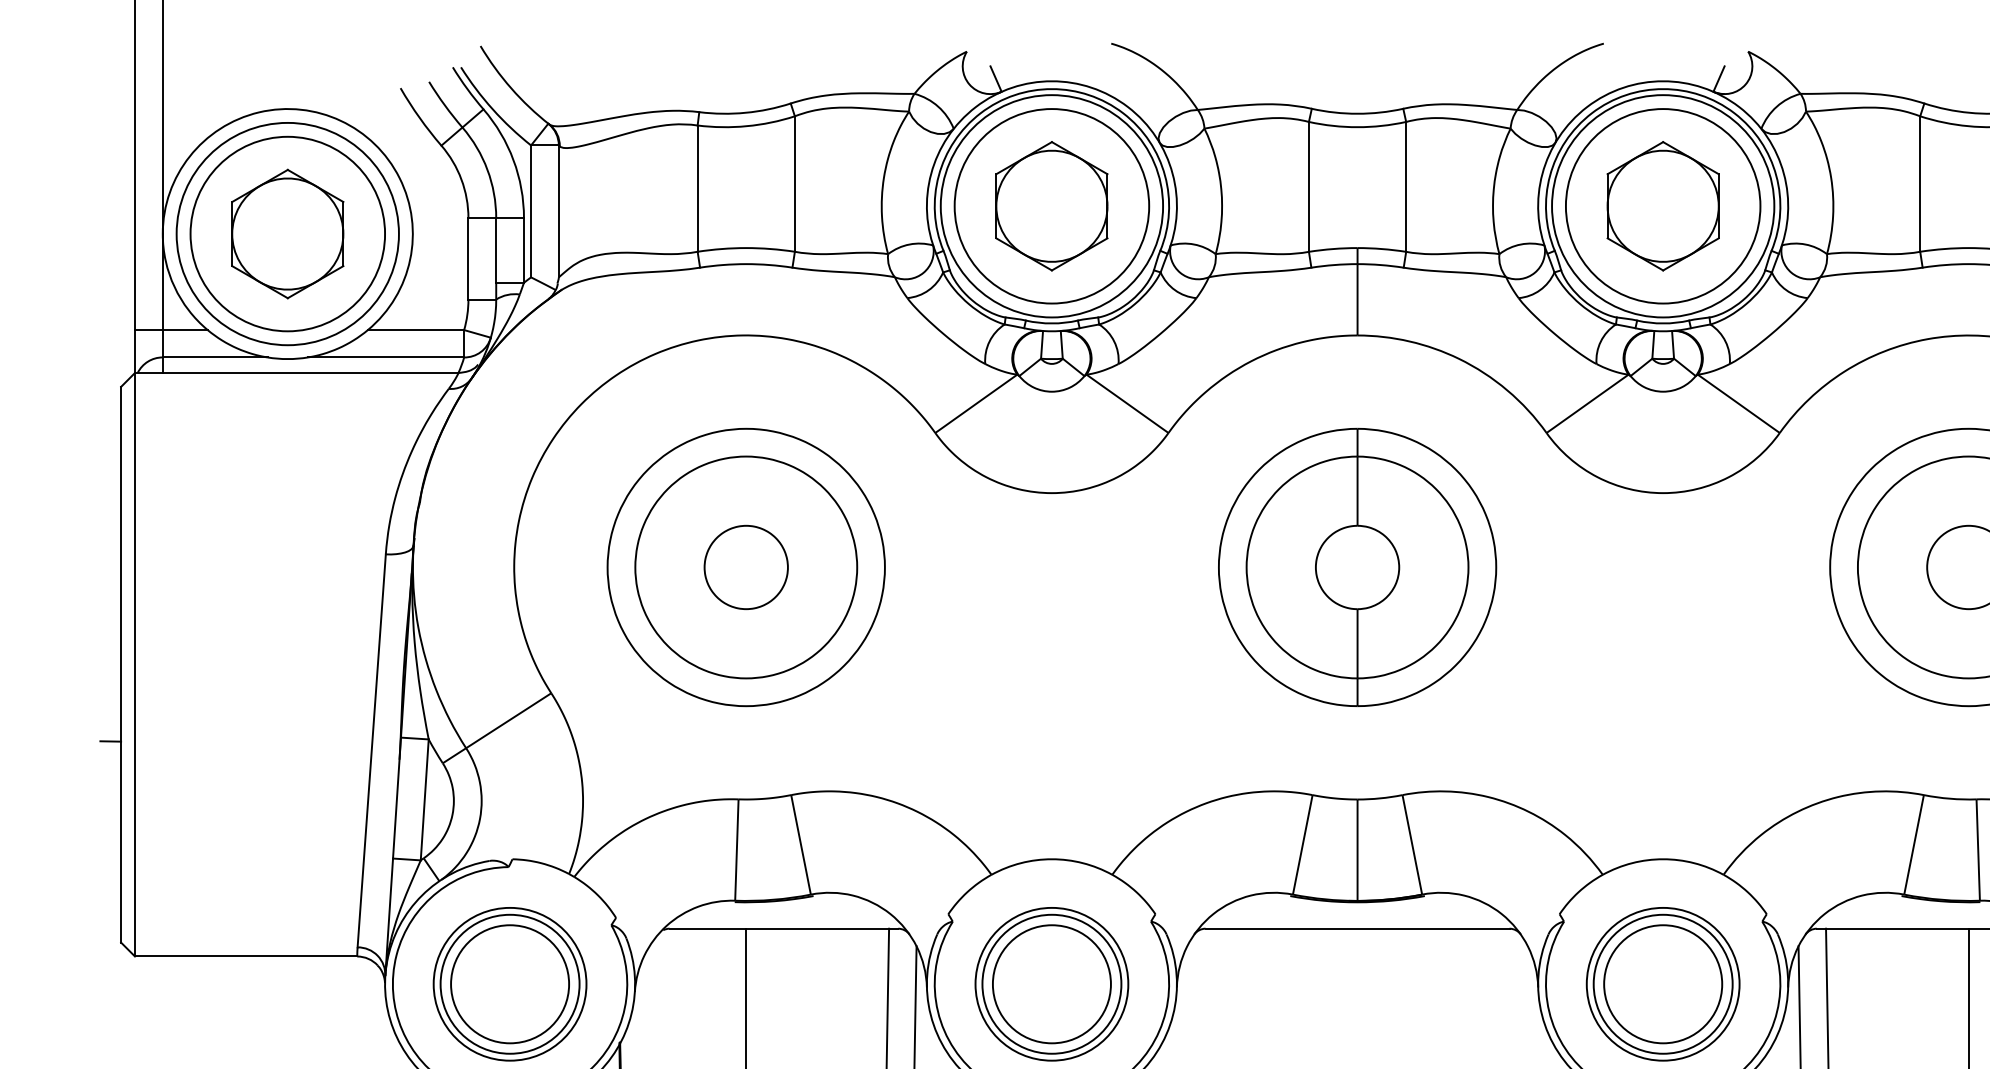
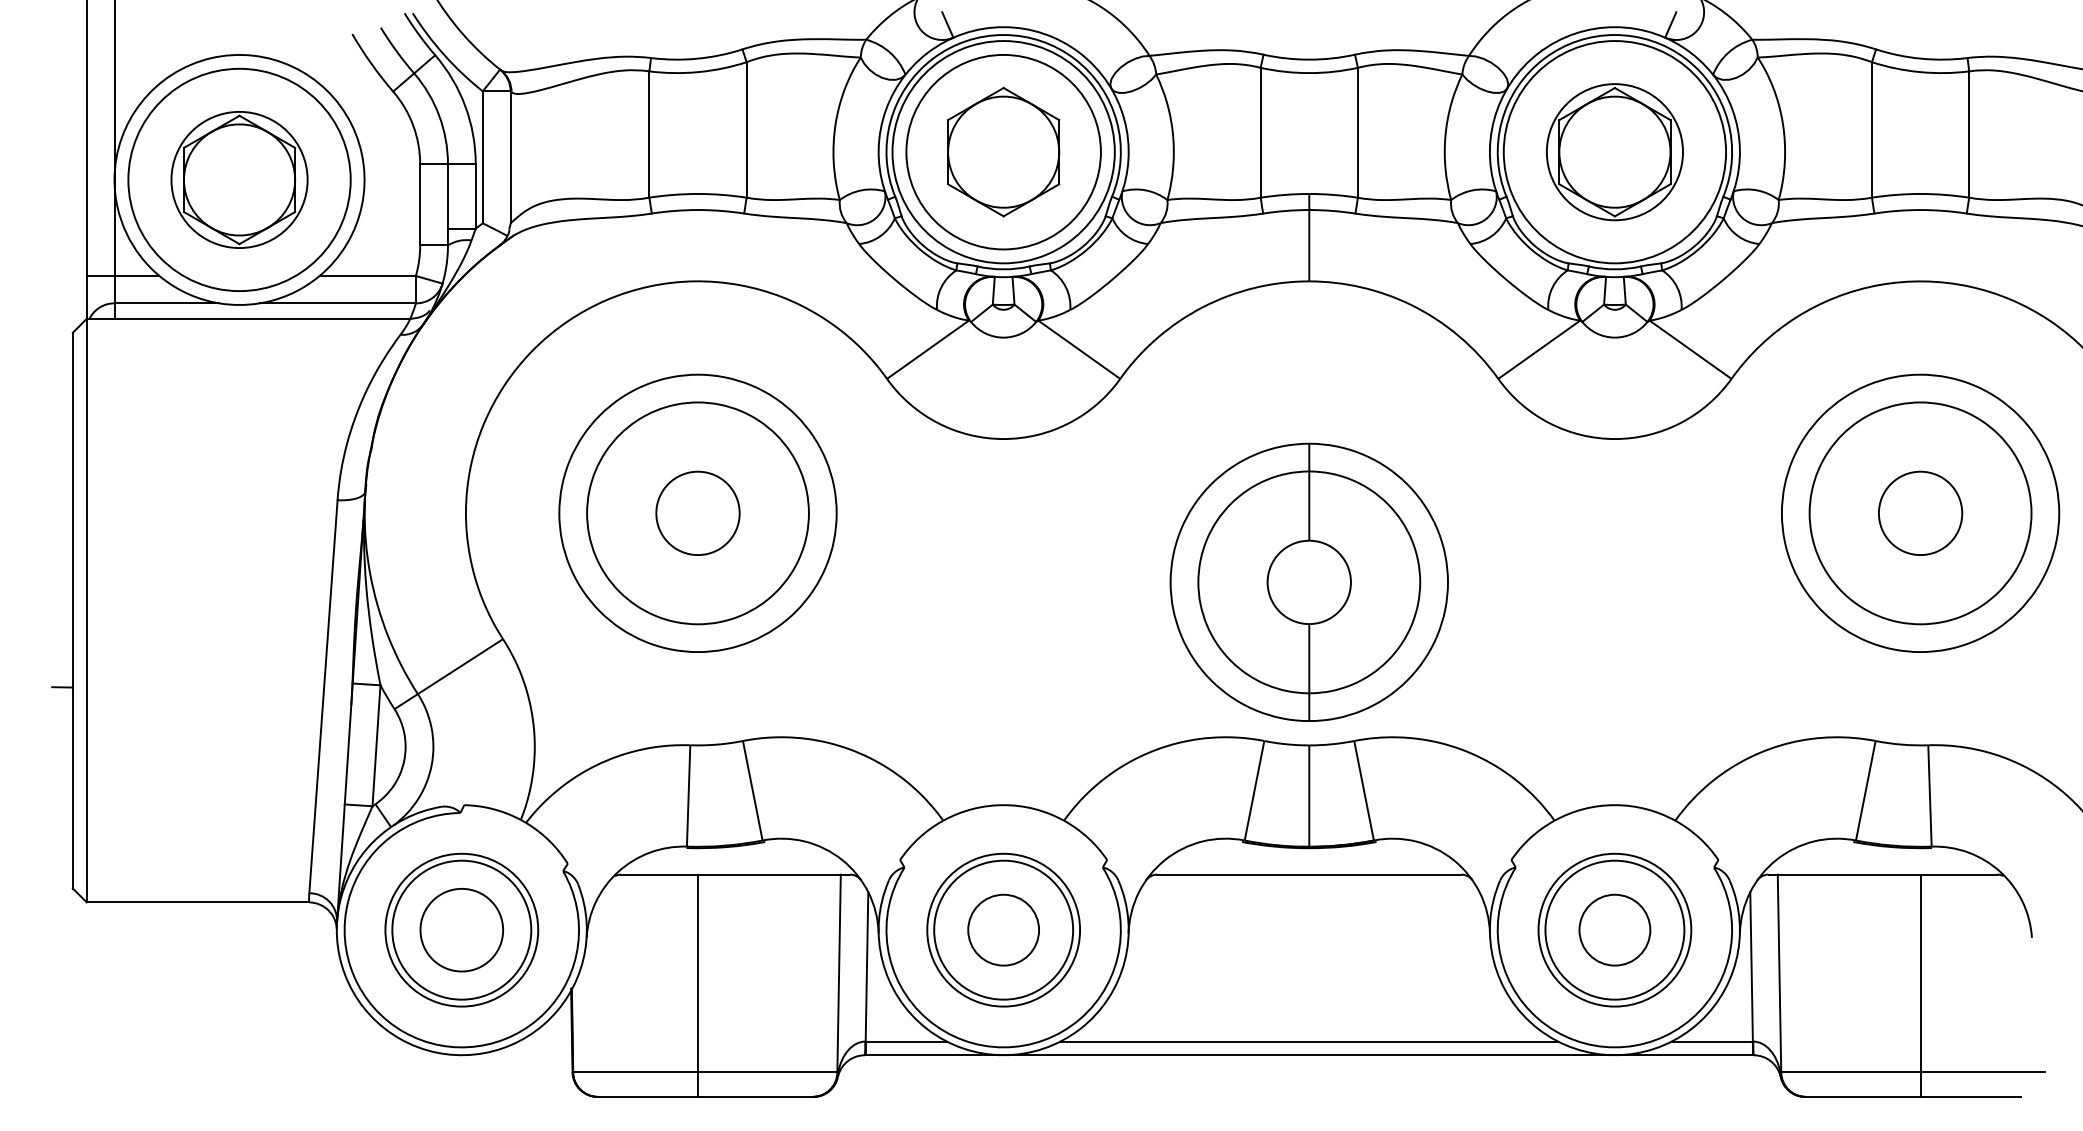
circle: (1662, 205) -> (1614, 151), size x0.7
circle: (287, 233) -> (239, 179), size x0.7
part: (1356, 566) -> (1308, 581), moved
circle: (509, 984) -> (461, 930), size x0.7
circle: (1051, 984) -> (1003, 930), size x0.6
circle: (1662, 984) -> (1614, 930), size x0.6

